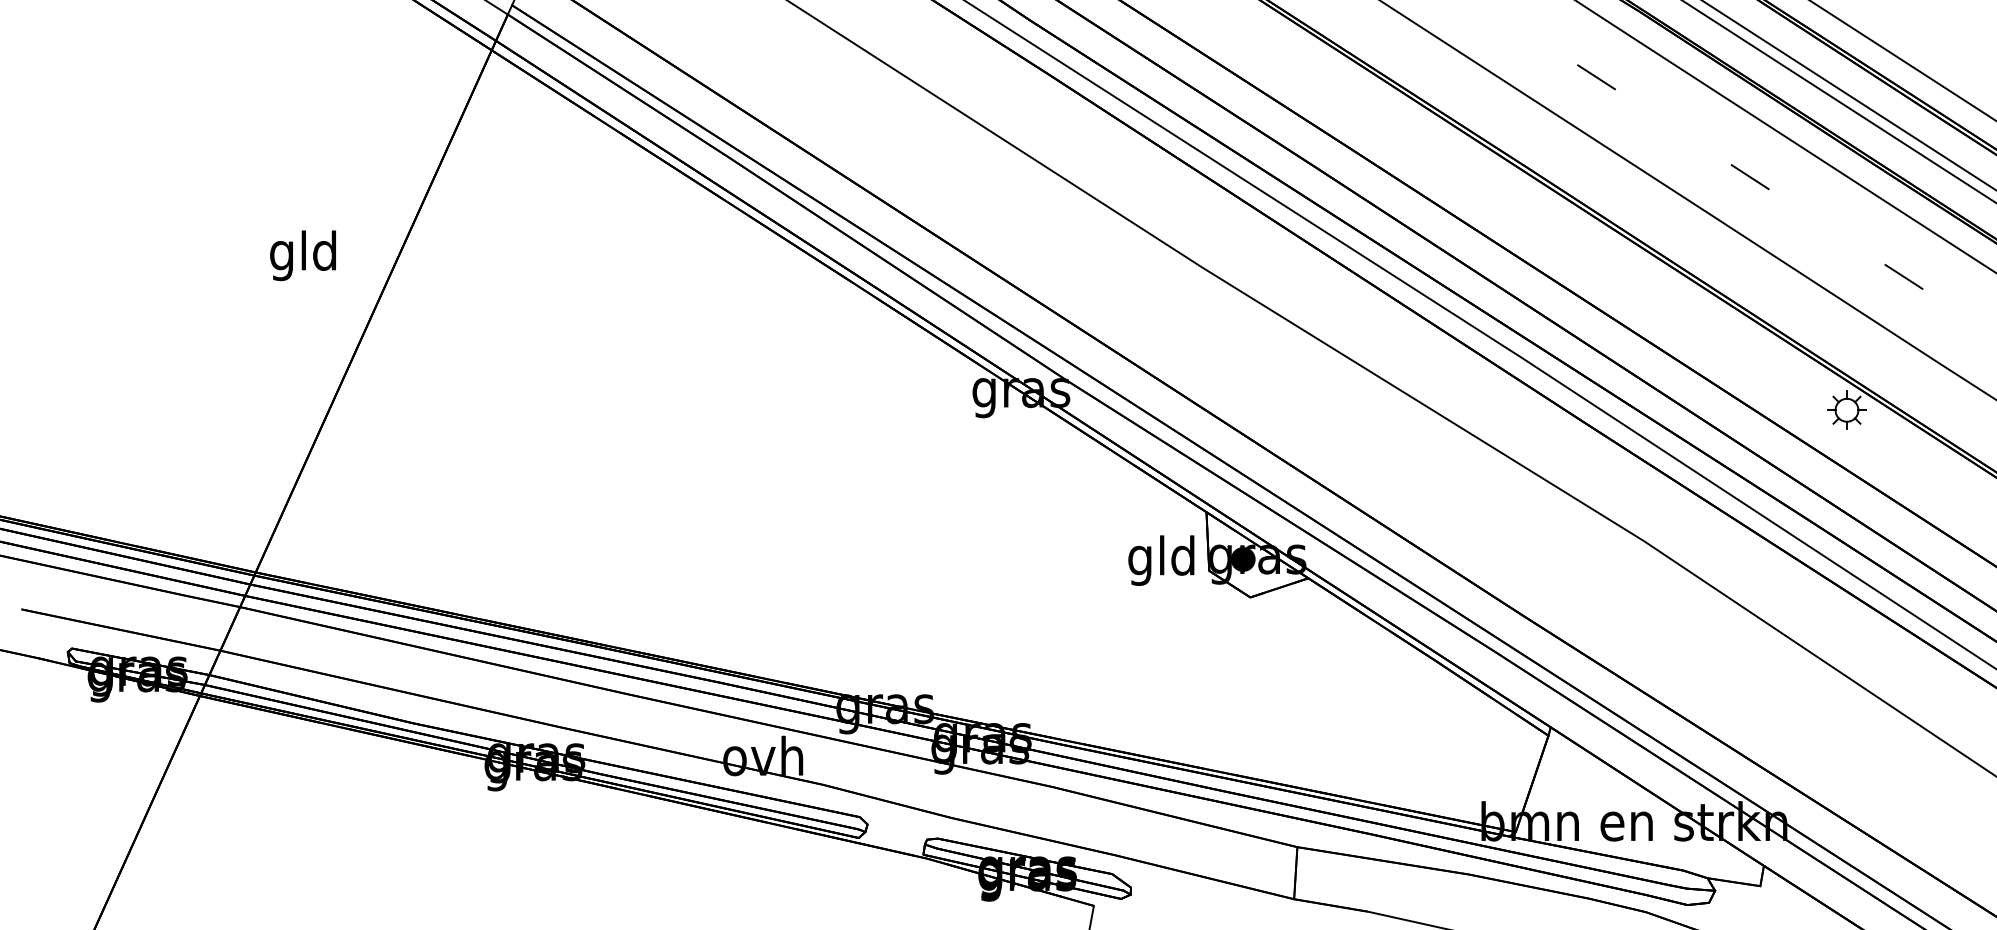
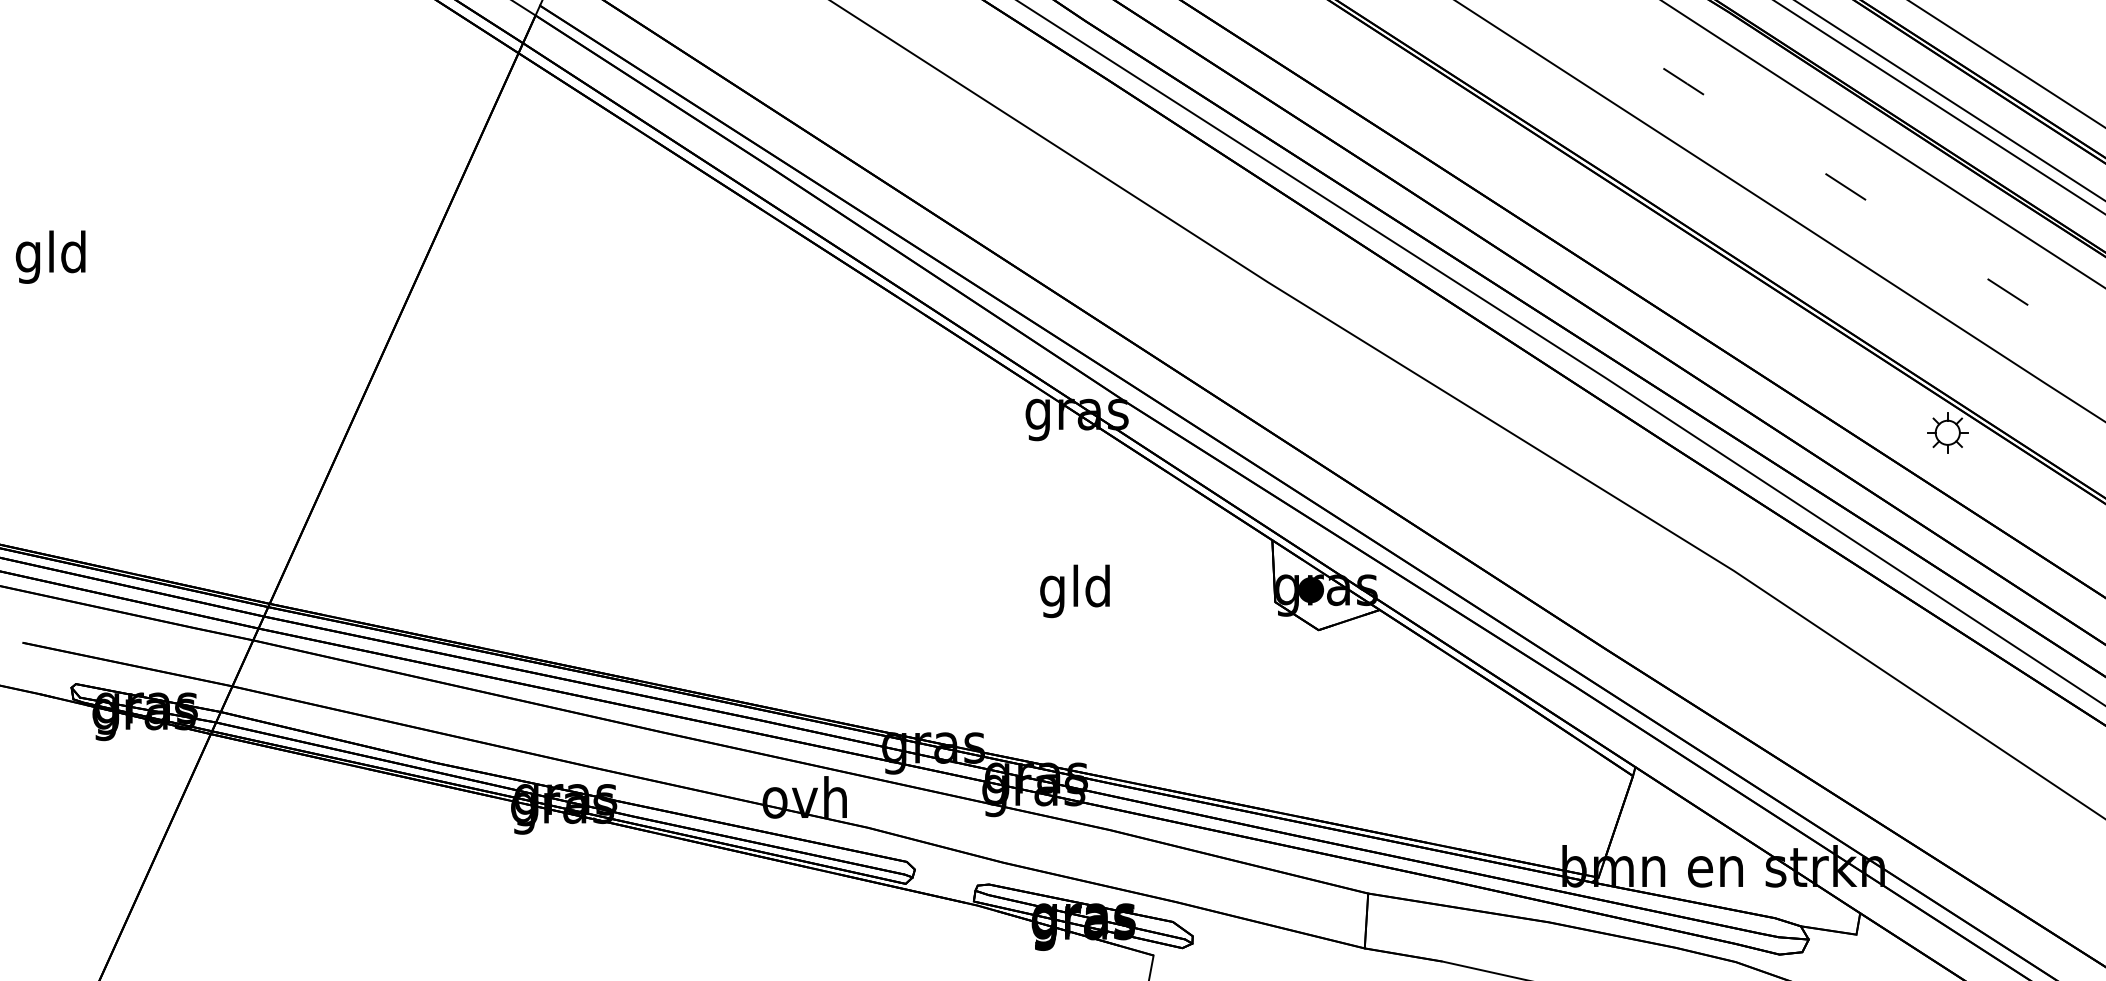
text: (302, 255) -> (50, 256), moved
text: (1161, 560) -> (1075, 591), moved

